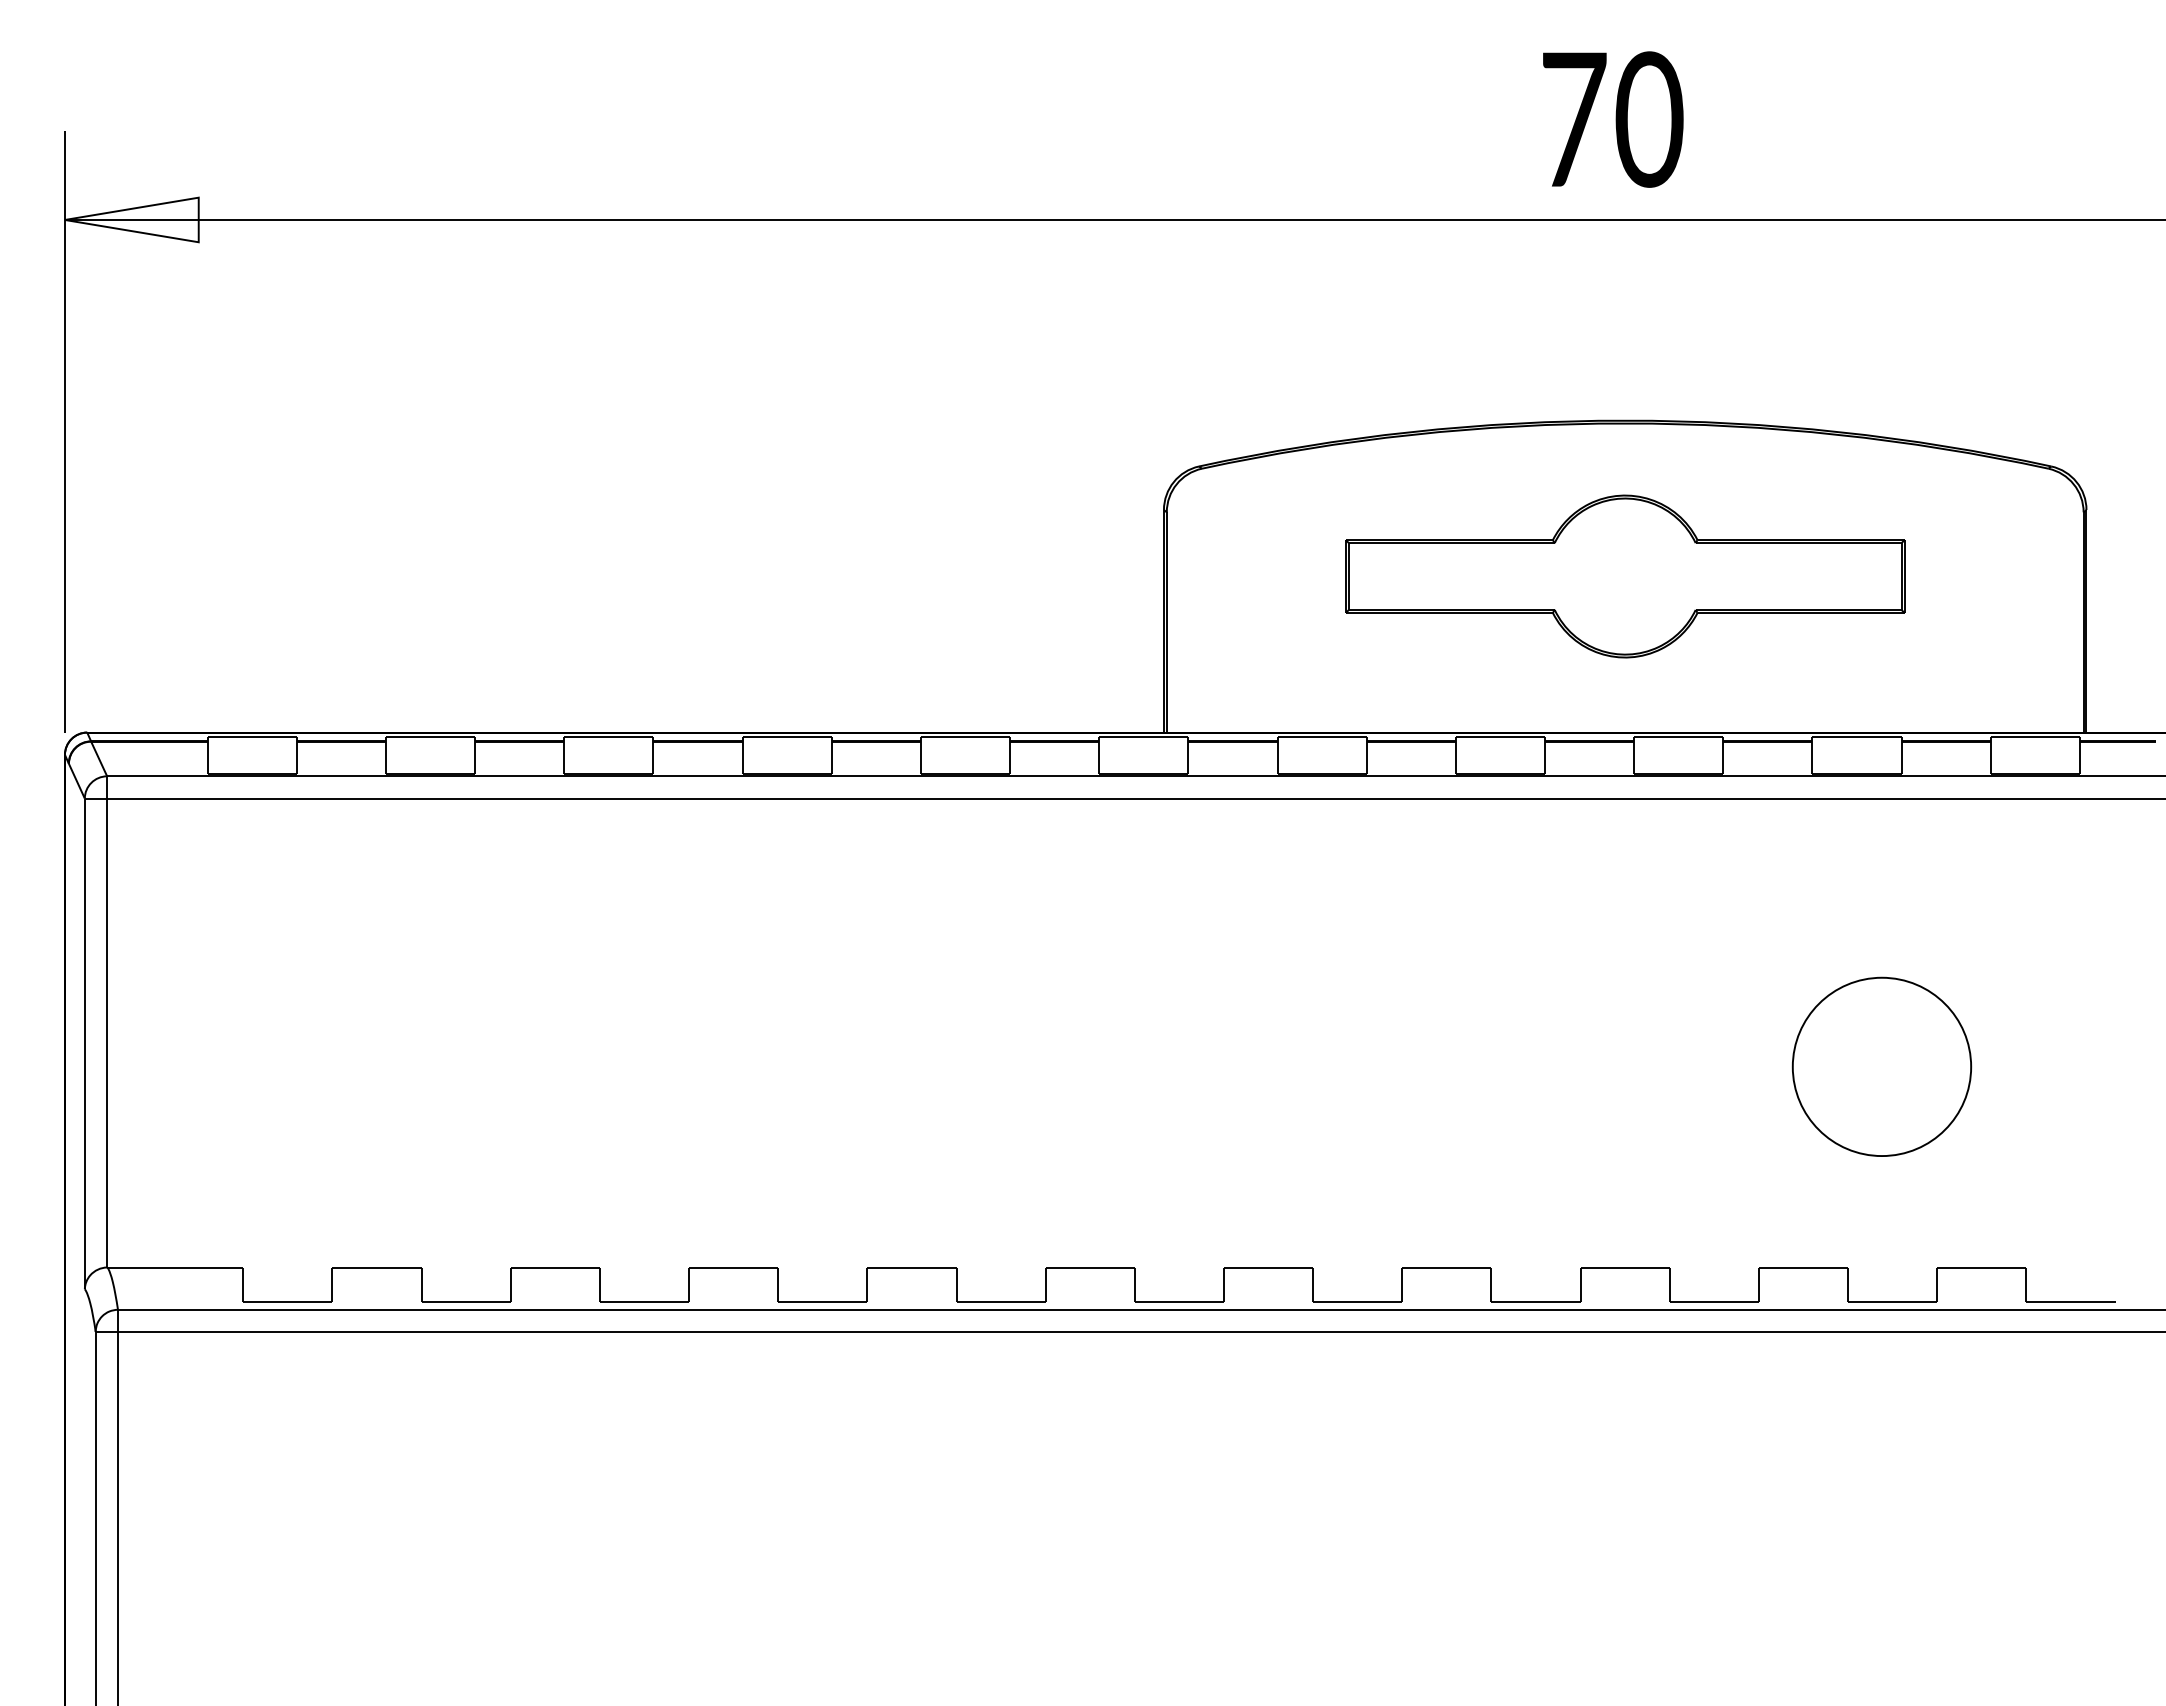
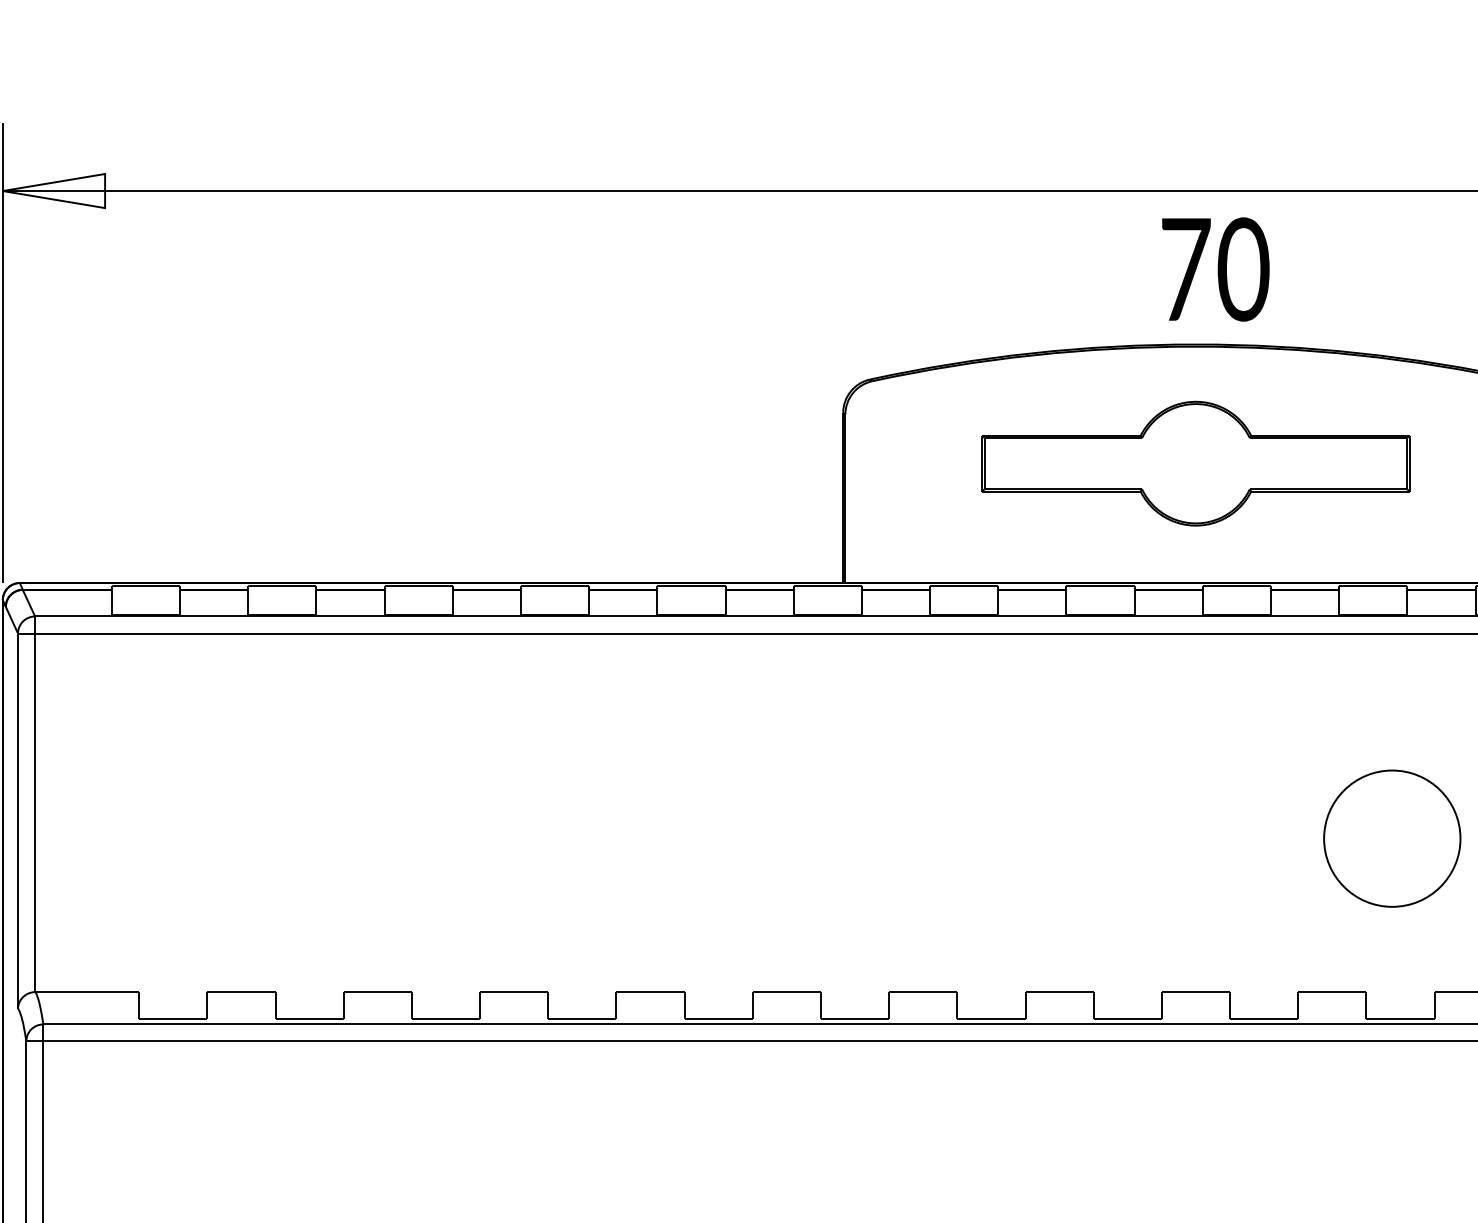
text: (1613, 119) -> (1216, 269), moved

